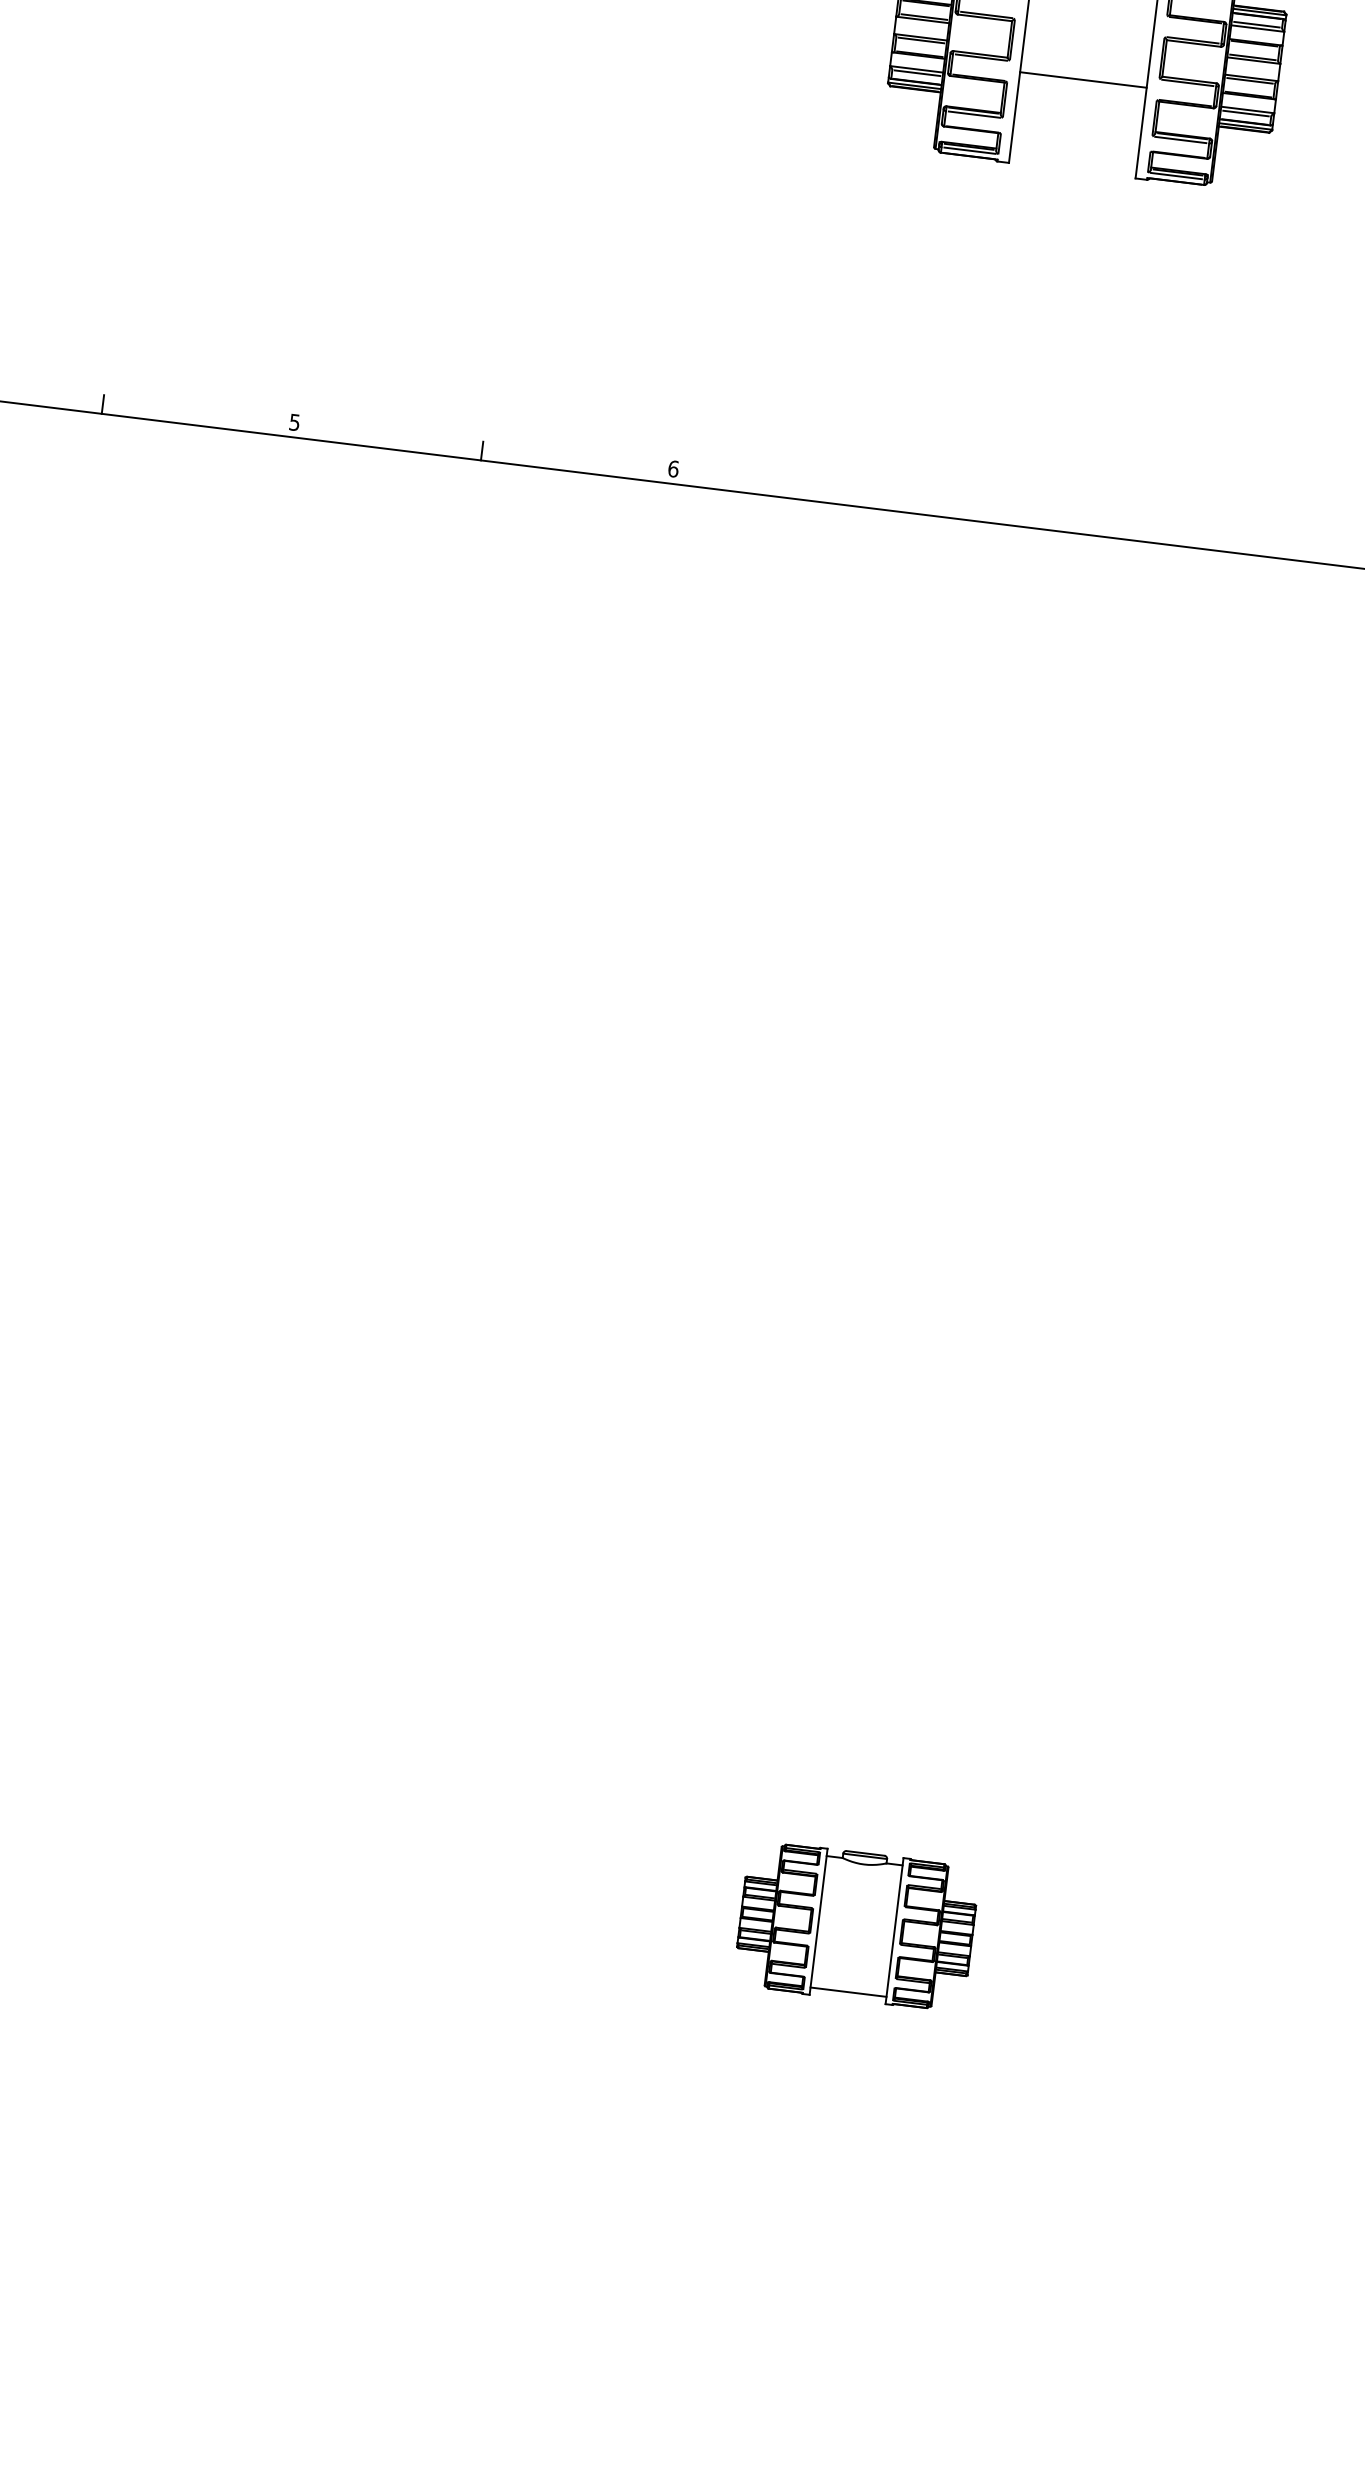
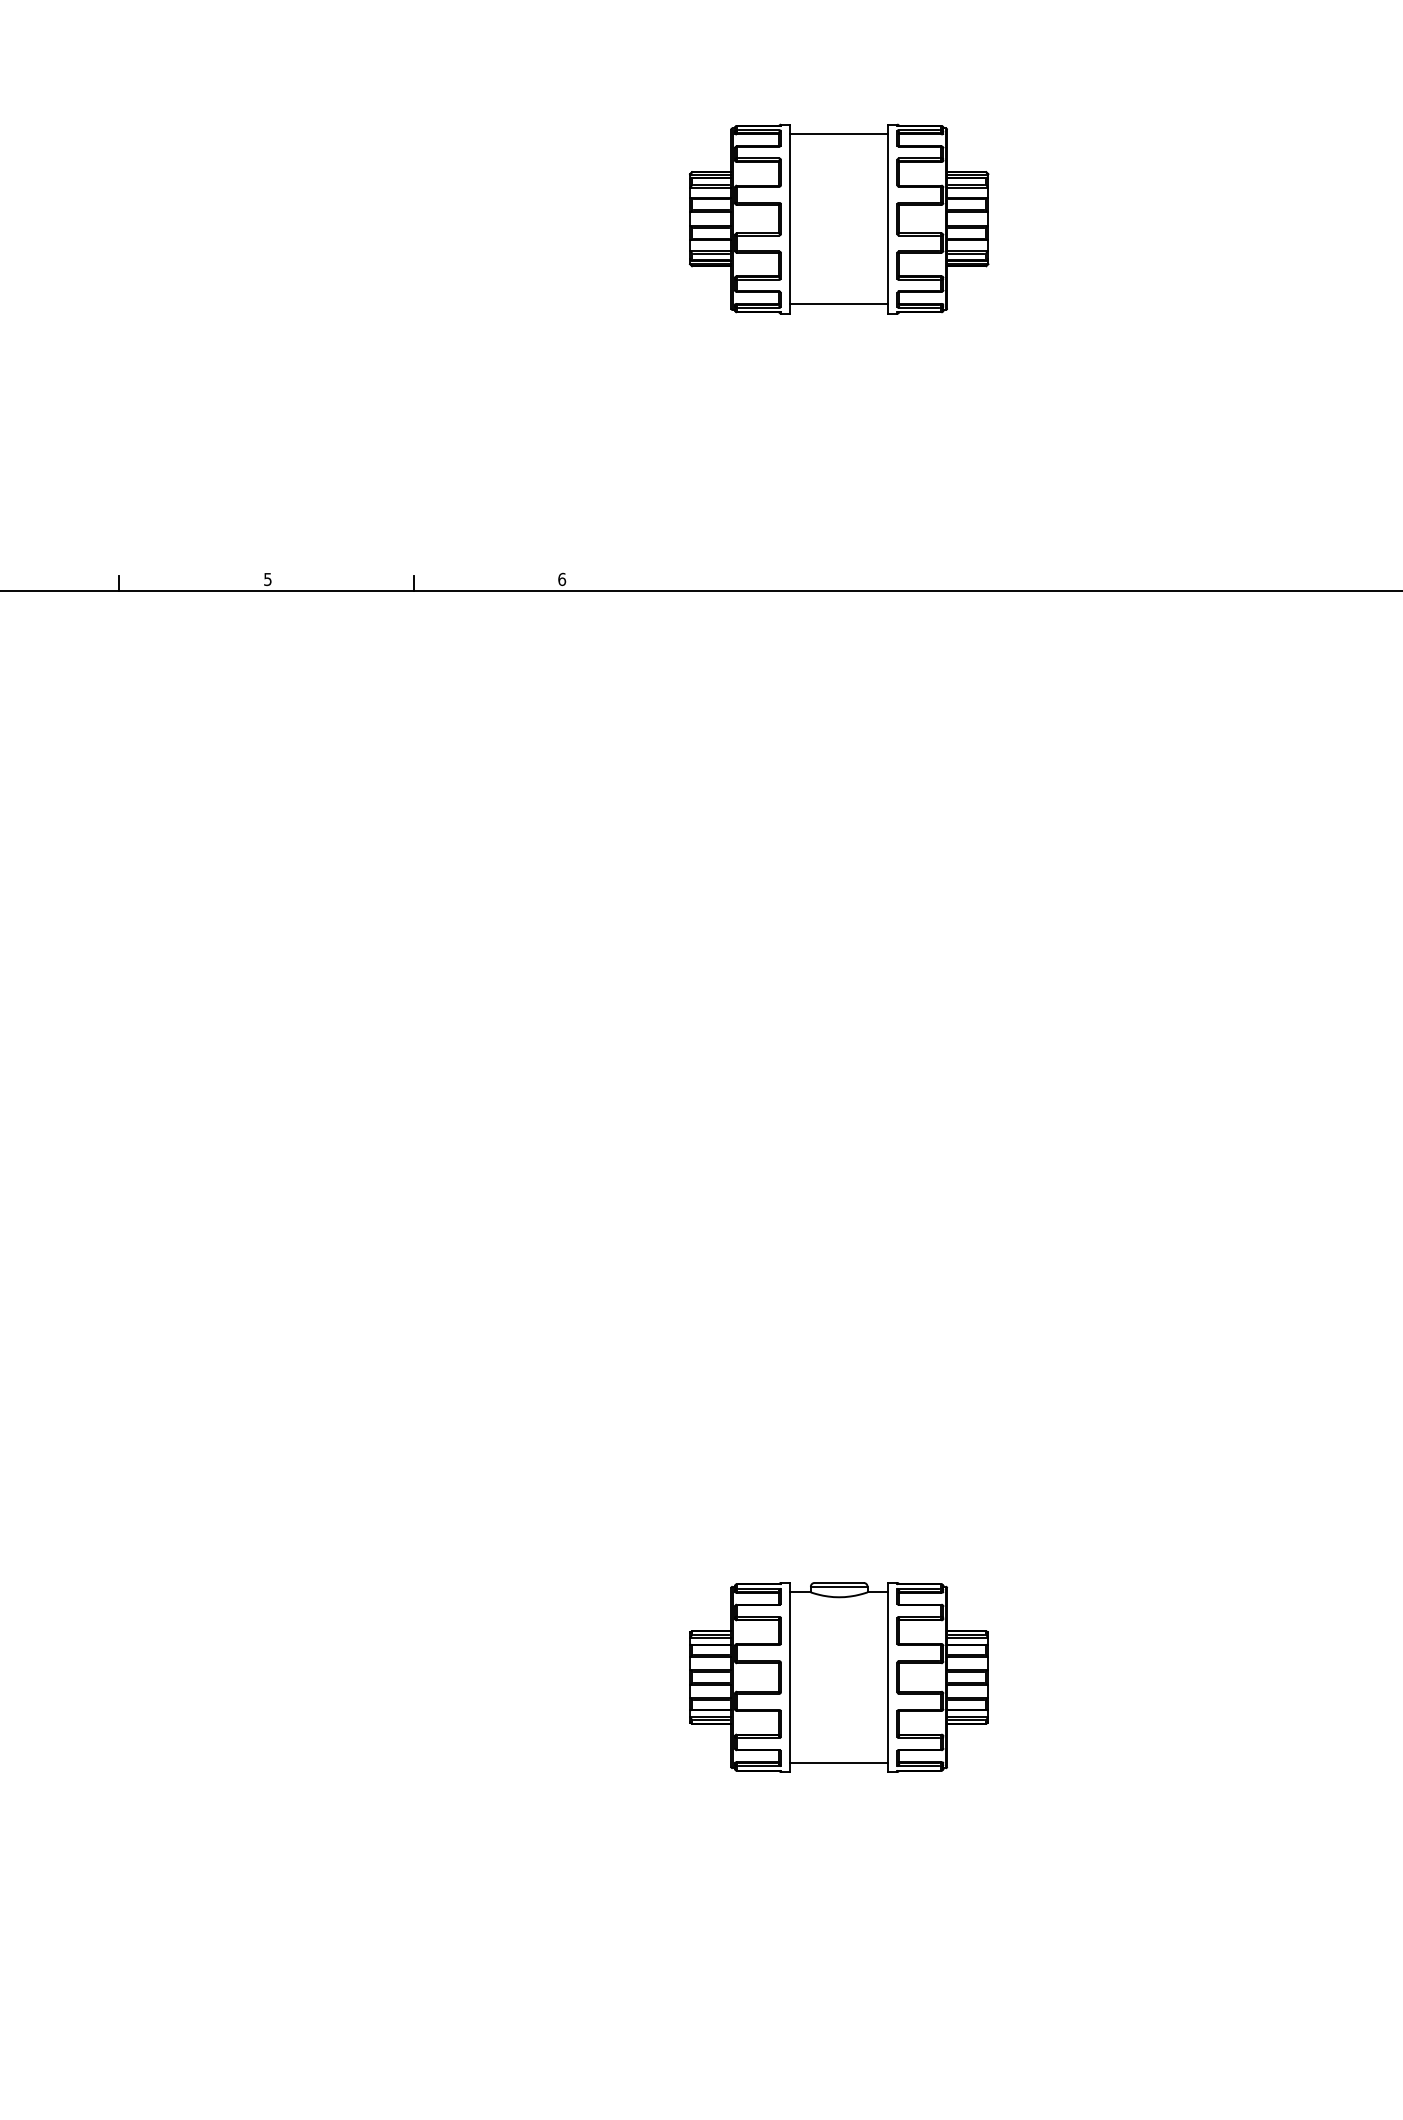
line: (1083, 80) -> (839, 304), moved
part: (855, 1926) -> (838, 1677), size x1.67

